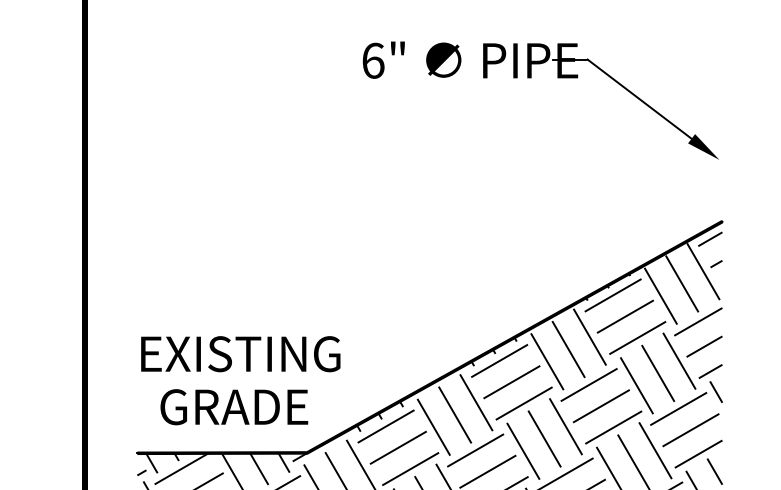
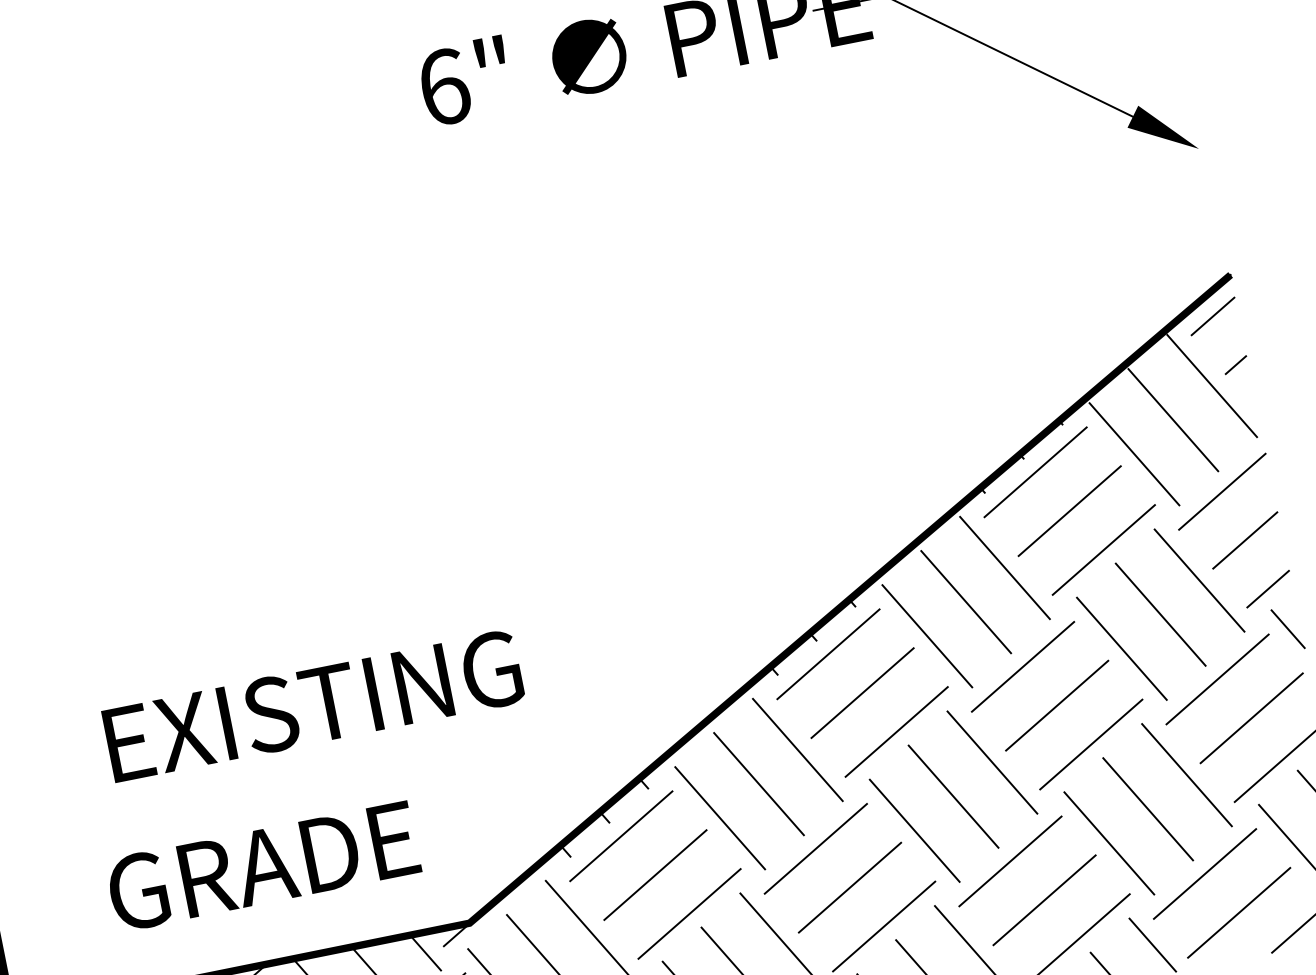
text: (240, 354) -> (313, 706), moved
text: (234, 407) -> (263, 866), moved

